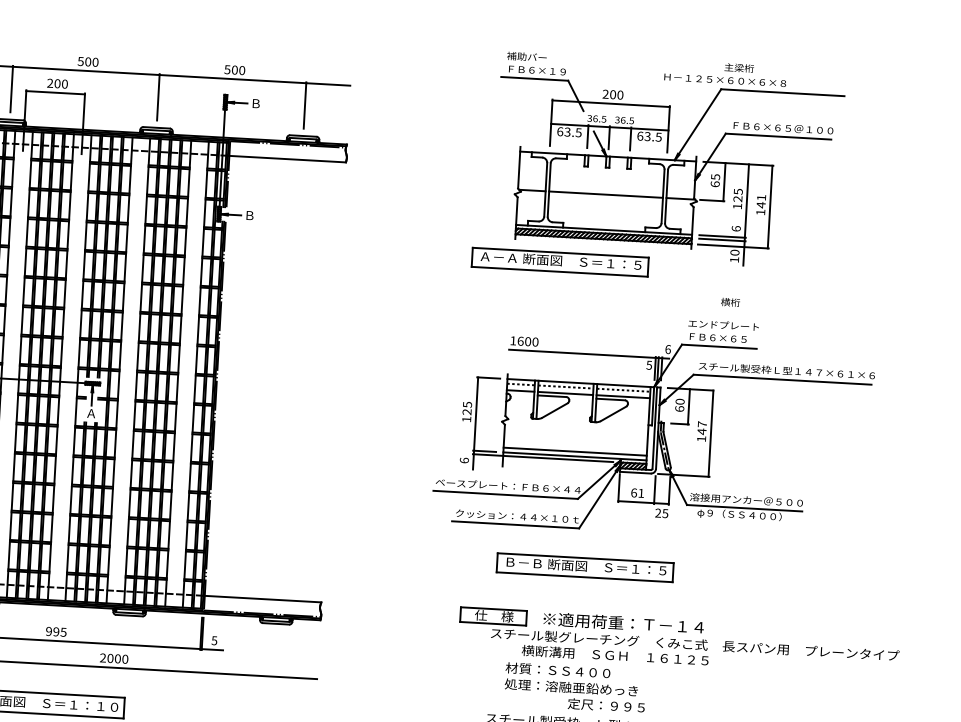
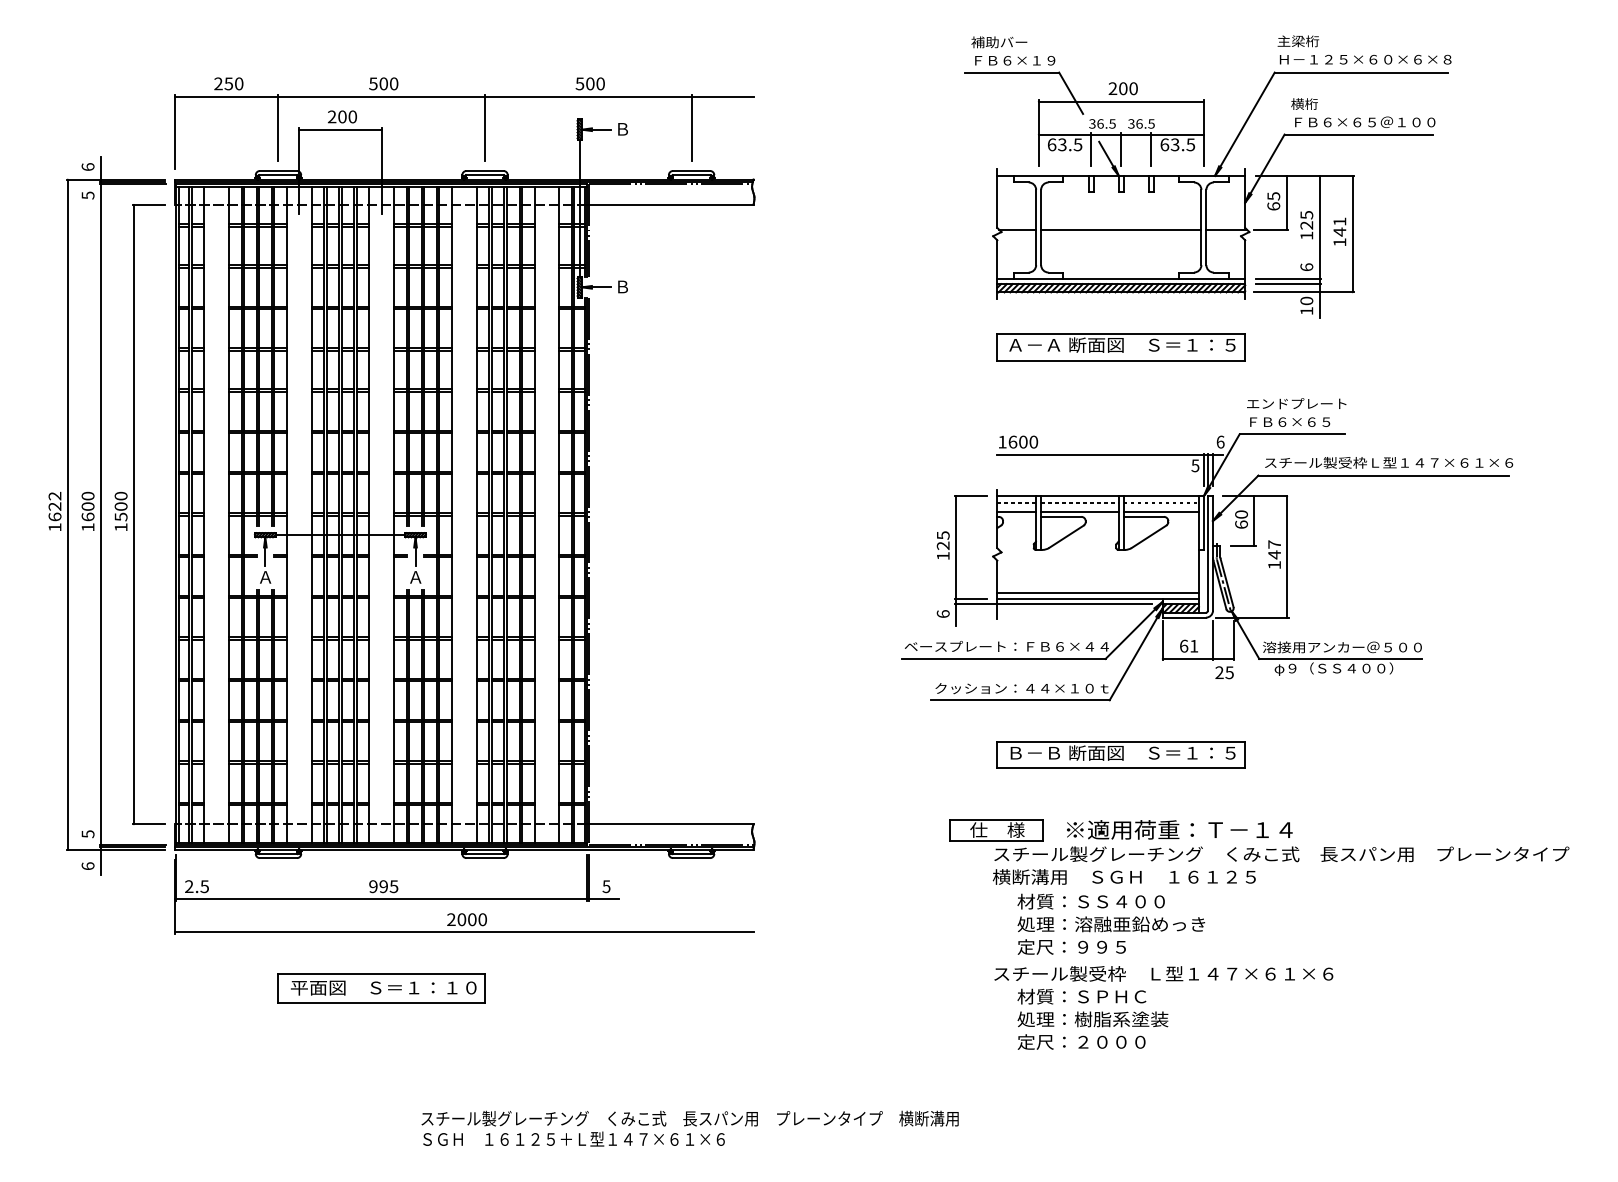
text: (725, 80) -> (1365, 59), moved
part: (559, 262) -> (1120, 347), moved
text: (730, 301) -> (1304, 103), moved
text: (614, 655) -> (1123, 876), moved
text: (606, 705) -> (1071, 946), moved

